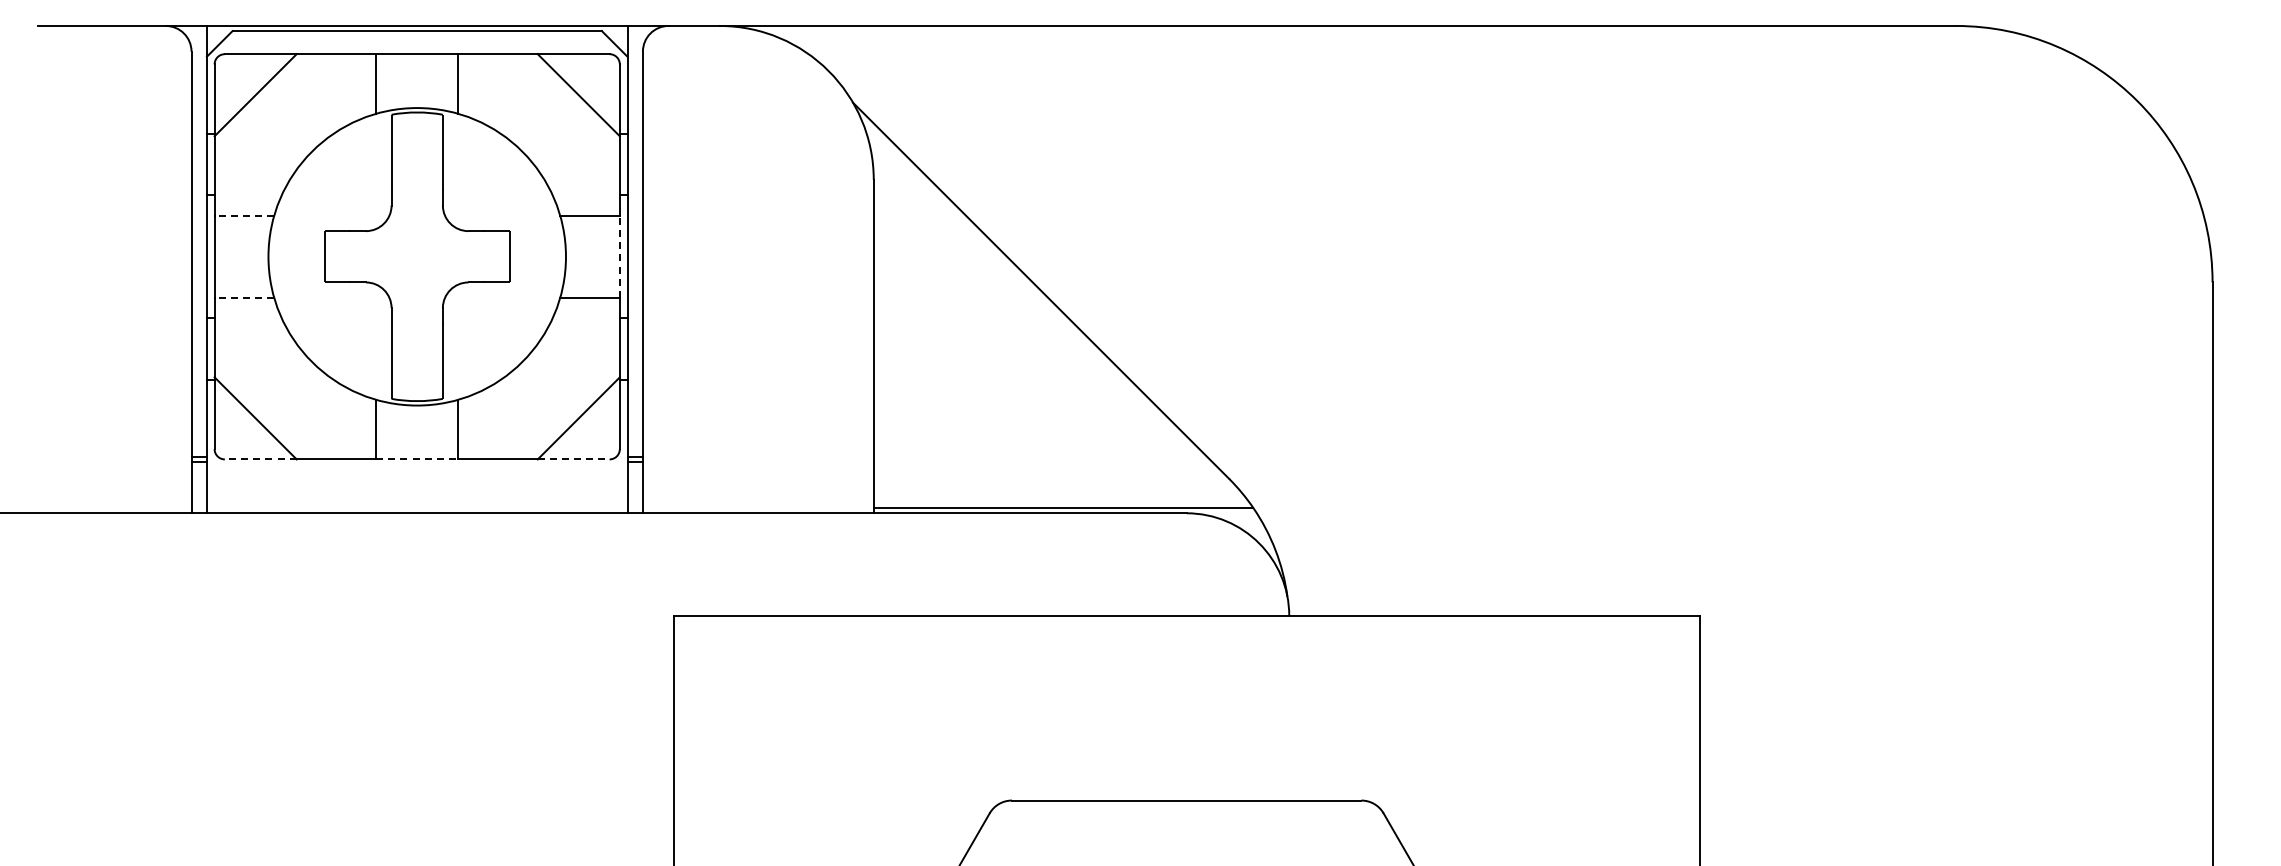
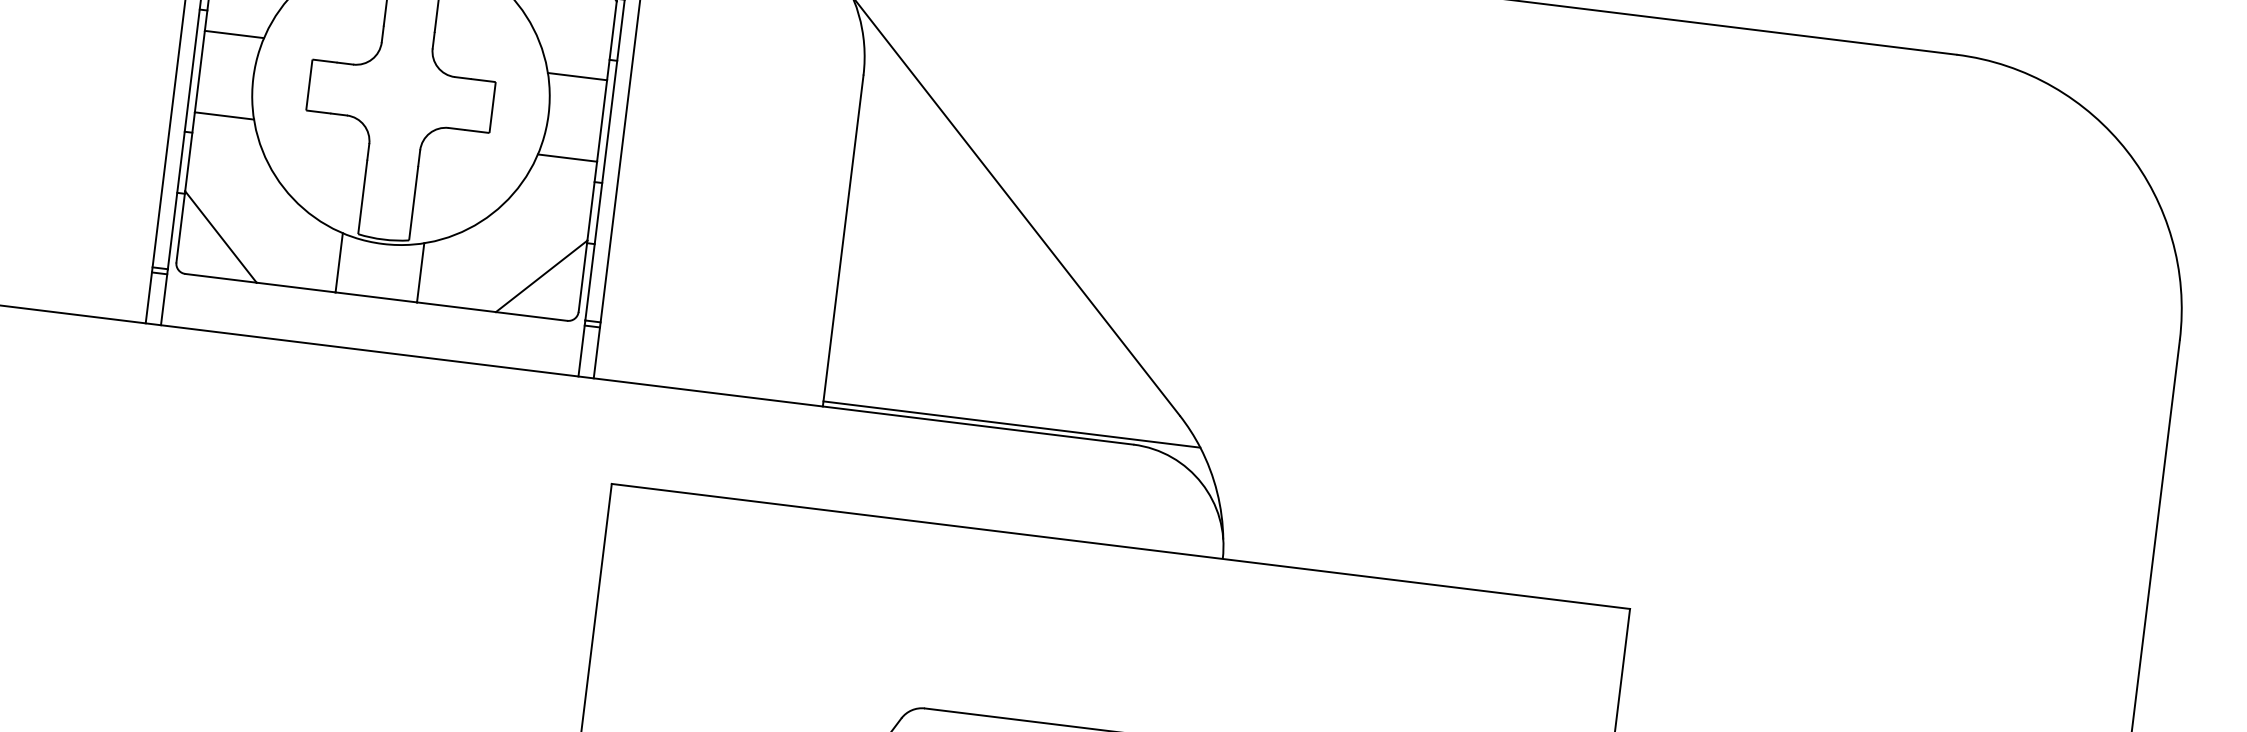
line: (244, 215) -> (234, 34), dashed -> solid
line: (619, 256) -> (601, 120), dashed -> solid
line: (244, 297) -> (224, 115), dashed -> solid
line: (260, 459) -> (220, 278), dashed -> solid
line: (417, 459) -> (376, 297), dashed -> solid
line: (573, 459) -> (531, 316), dashed -> solid

